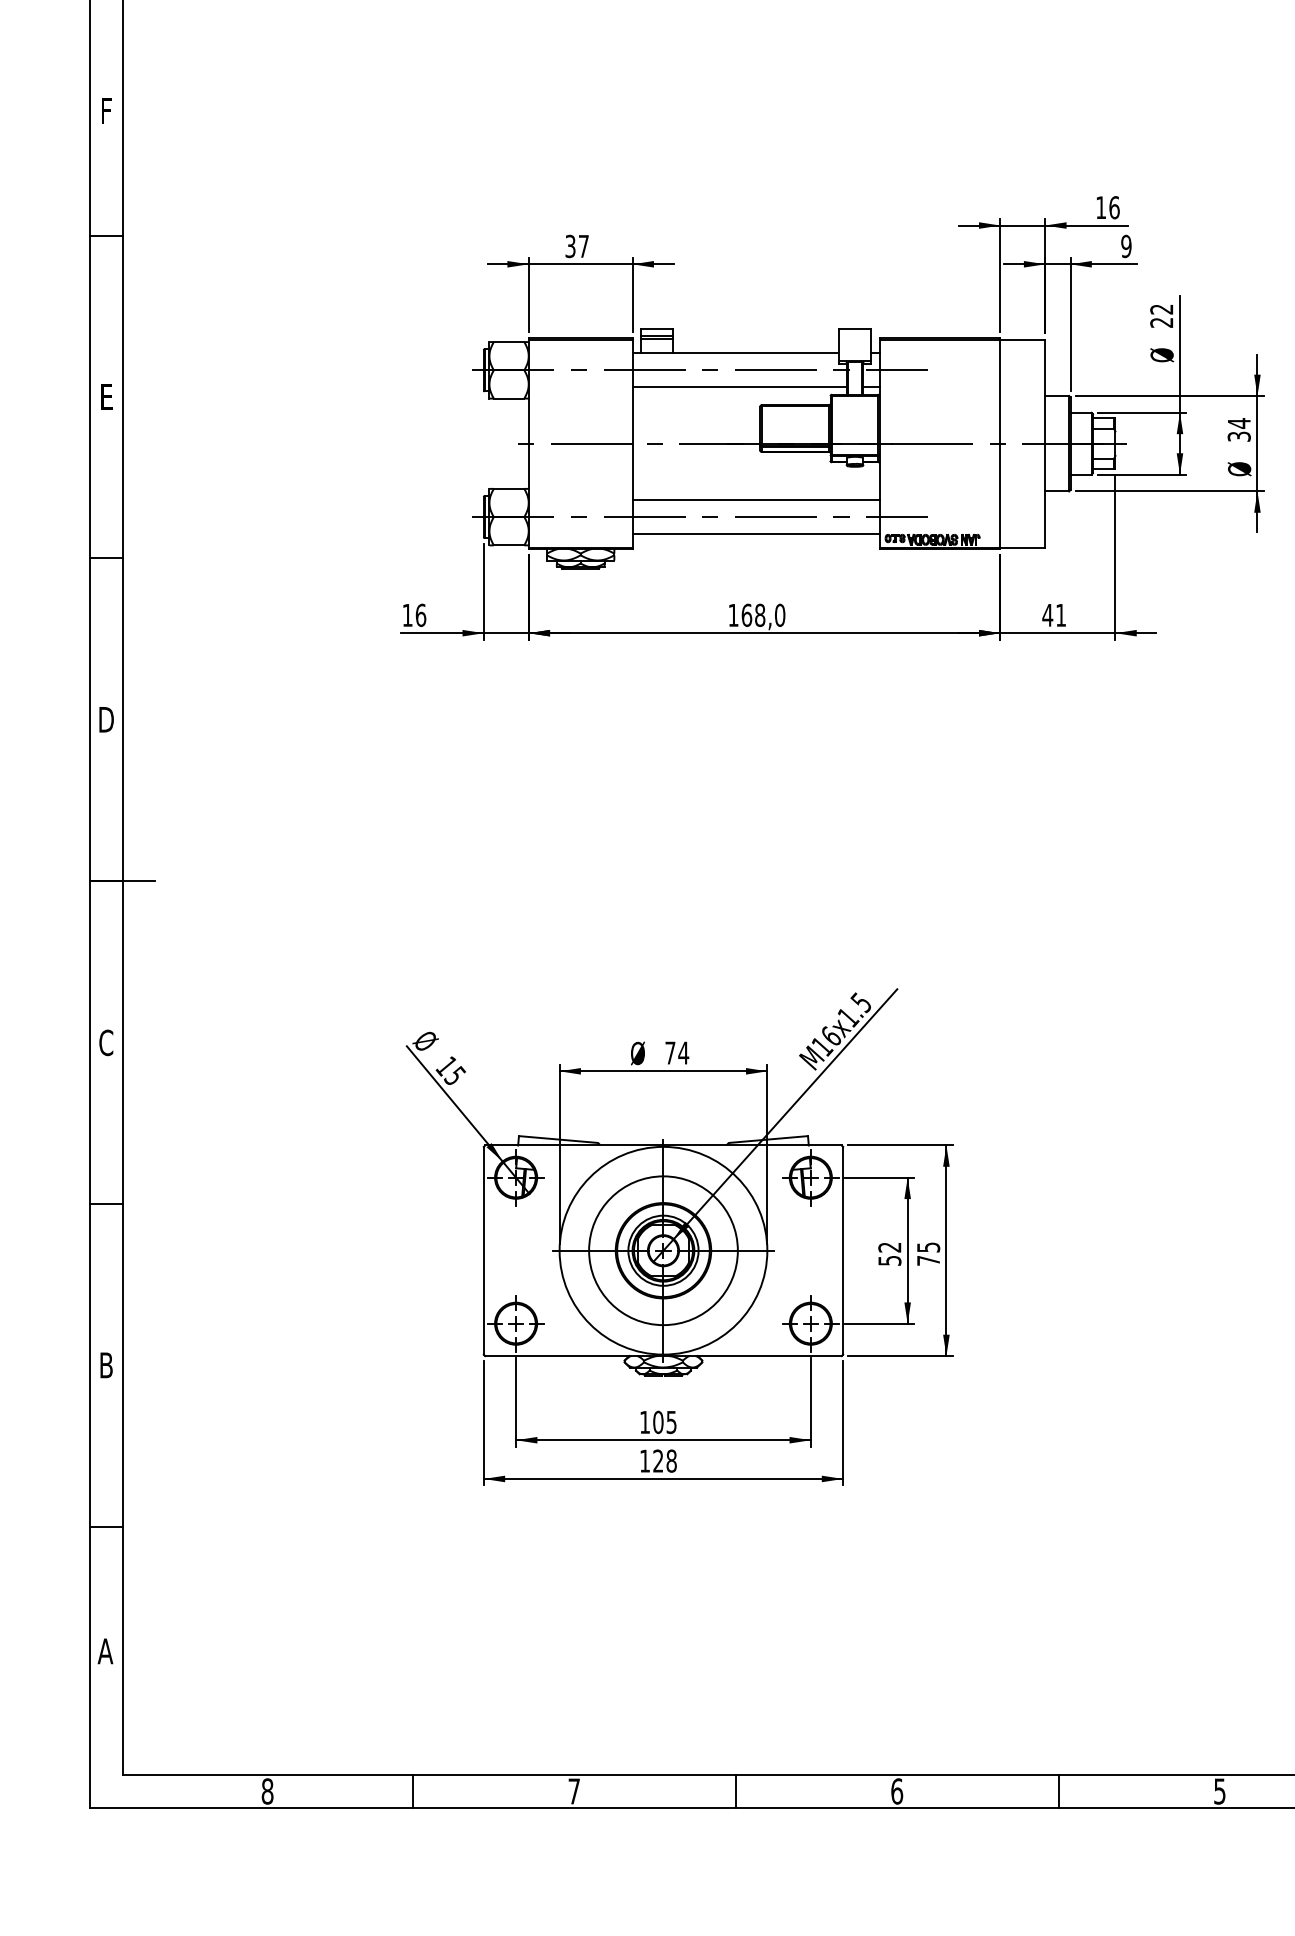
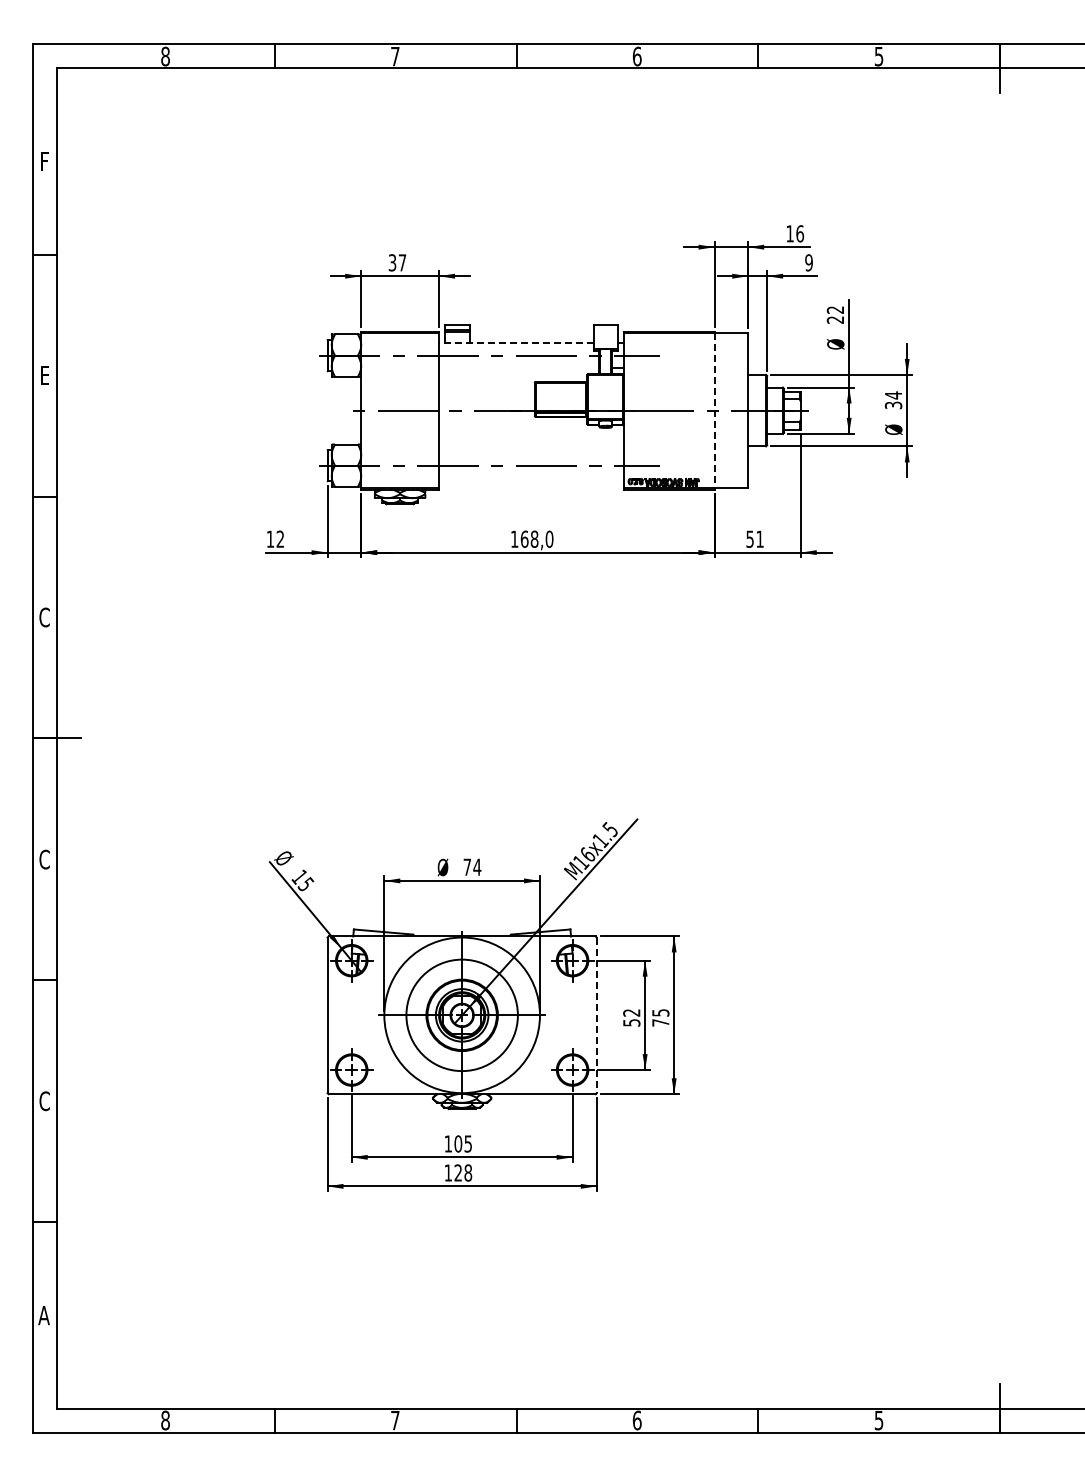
line: (734, 354) -> (515, 343), solid -> dashed
line: (740, 387) -> (519, 368), removed
line: (1000, 443) -> (714, 410), solid -> dashed
line: (756, 500) -> (531, 453), removed
line: (756, 534) -> (531, 478), removed
text: (421, 614) -> (280, 538), 16 -> 12
text: (1048, 614) -> (750, 538), 41 -> 51
text: (106, 719) -> (44, 617), D -> C
line: (842, 1250) -> (596, 1015), solid -> dashed
text: (106, 1365) -> (44, 1101), B -> C

